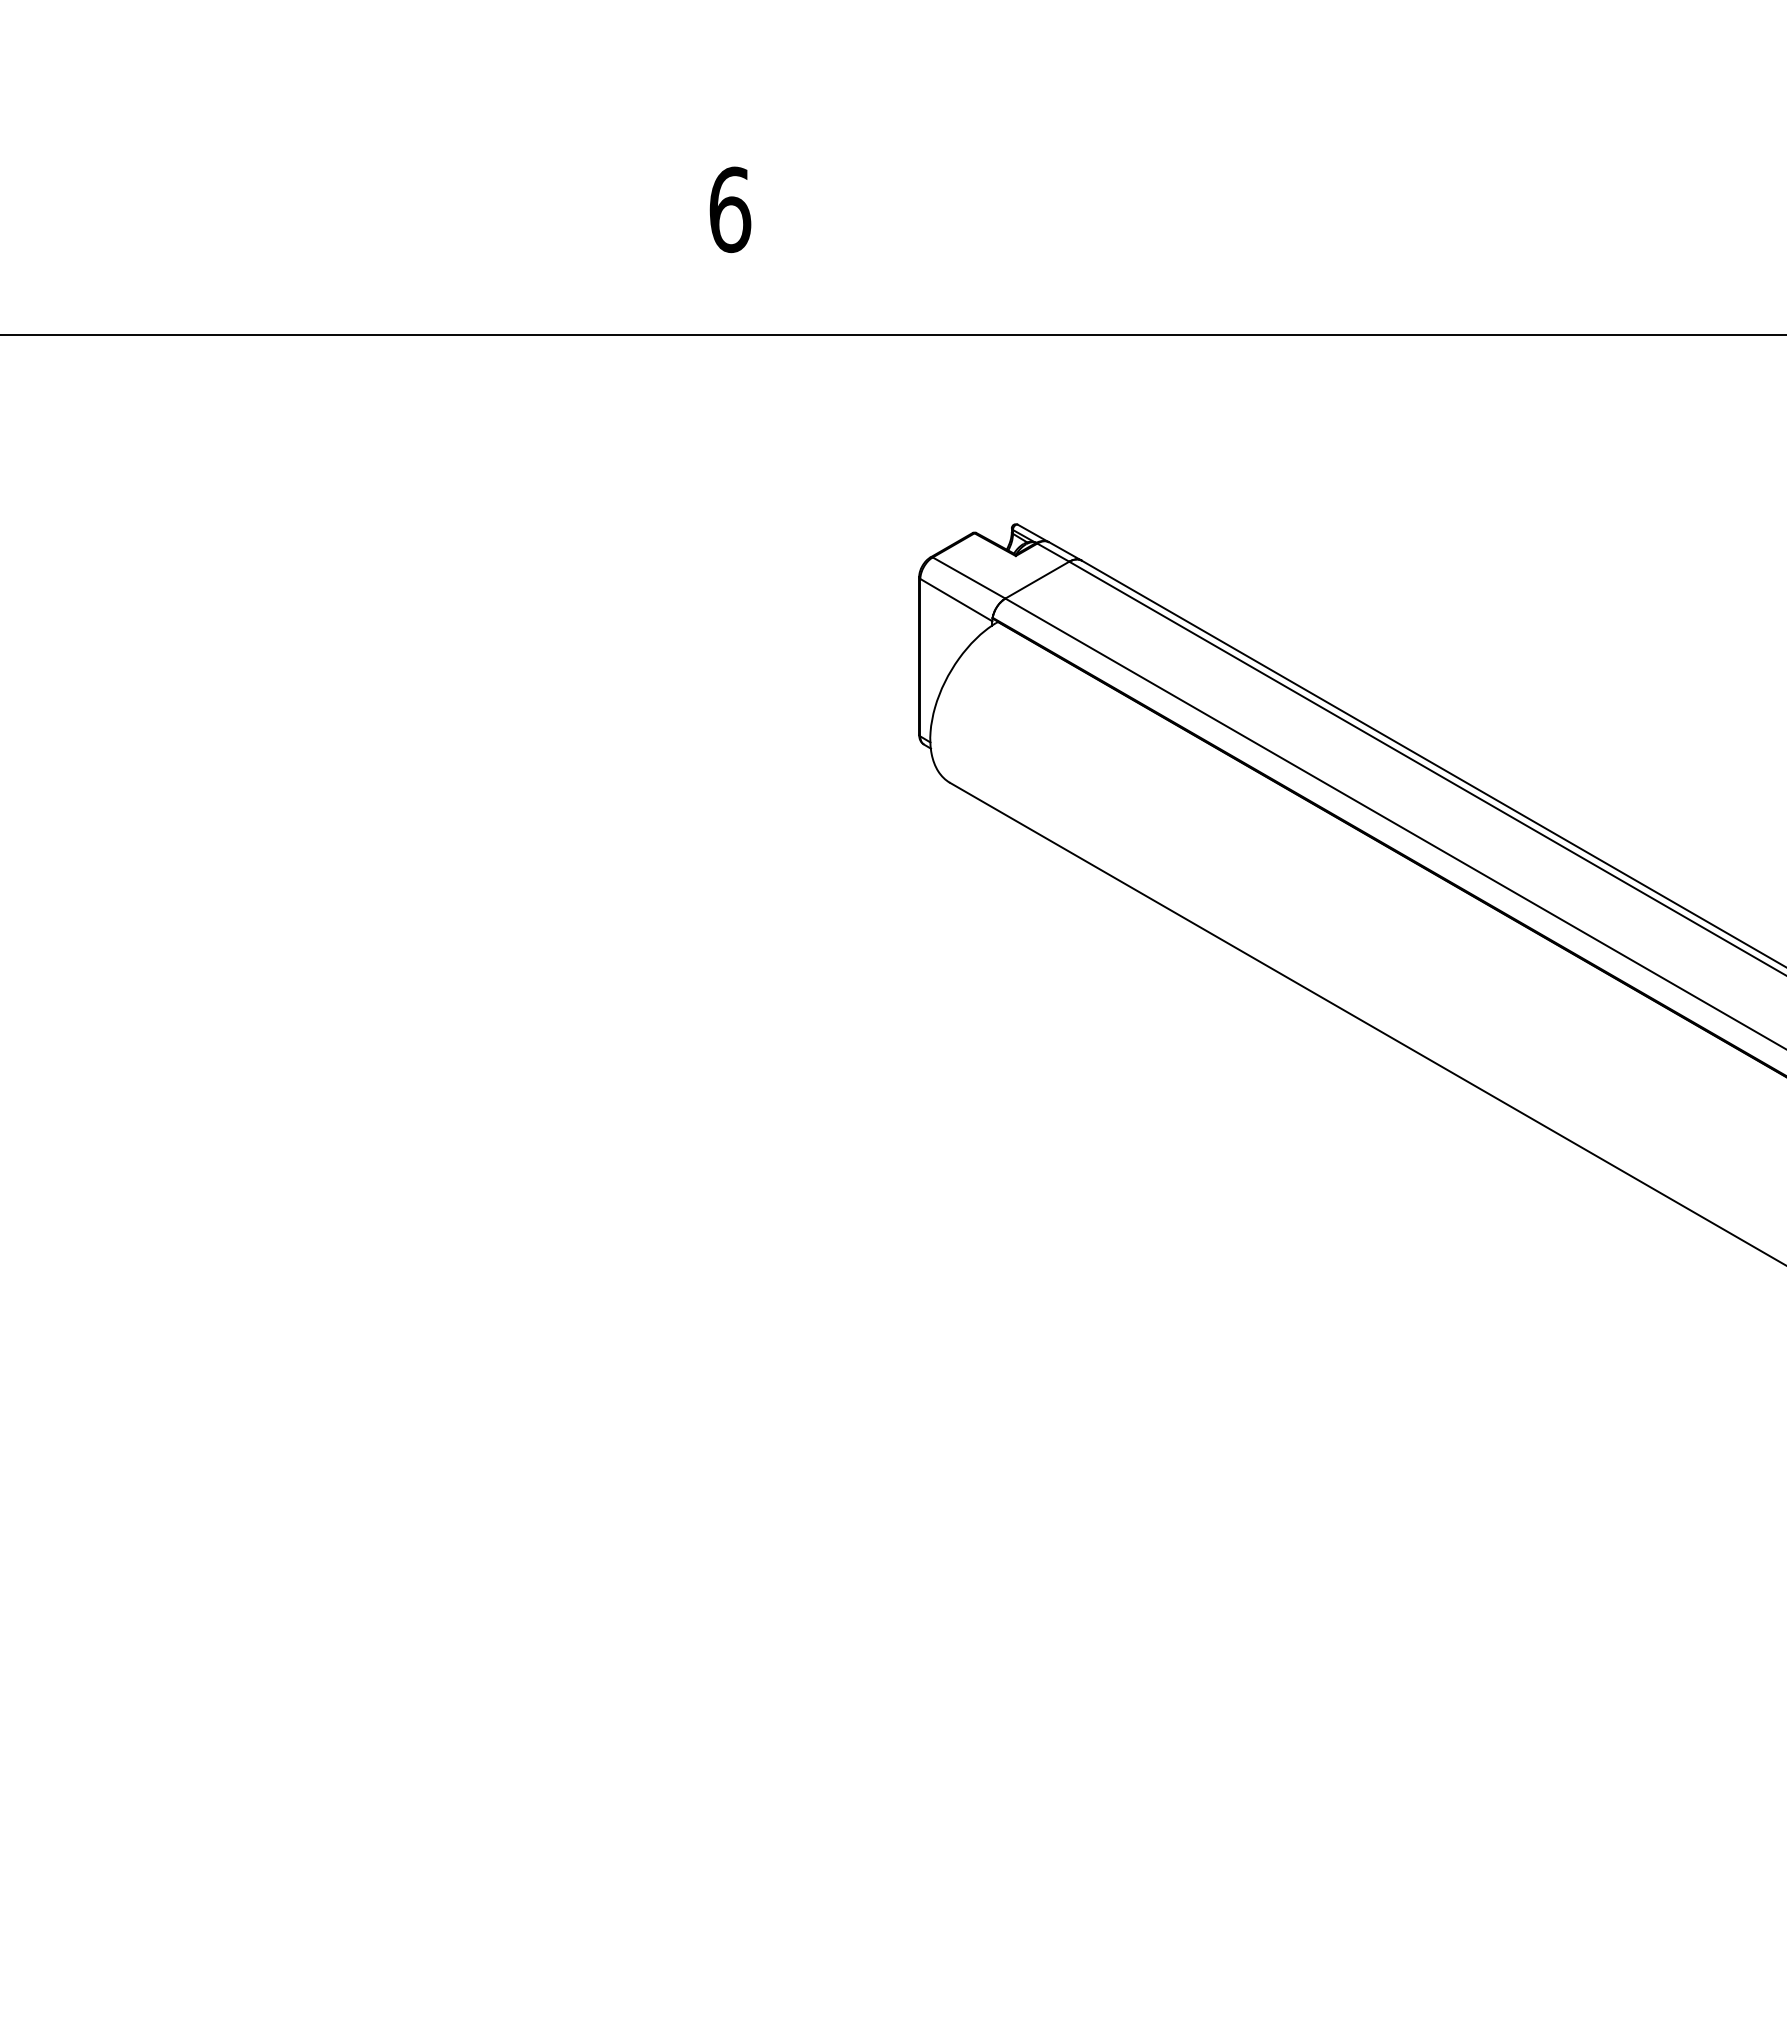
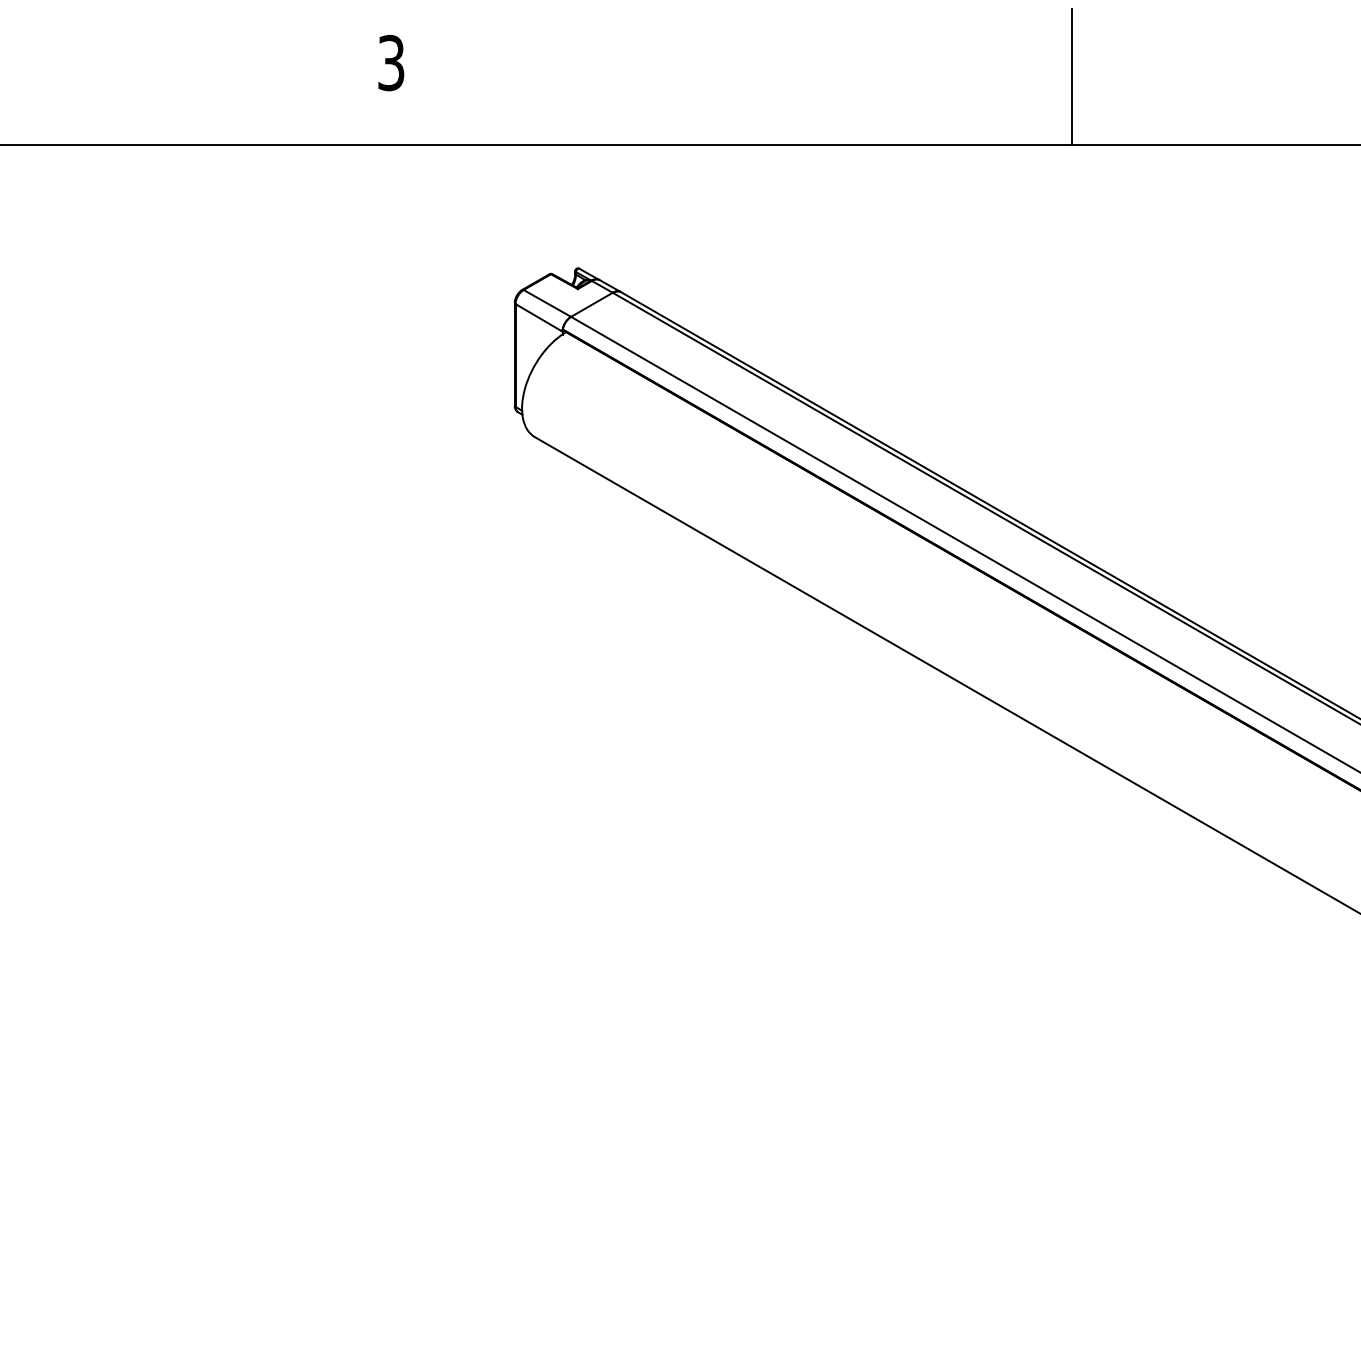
text: (730, 208) -> (391, 62), 6 -> 3
line: (1773, 230) -> (1072, 76), added

